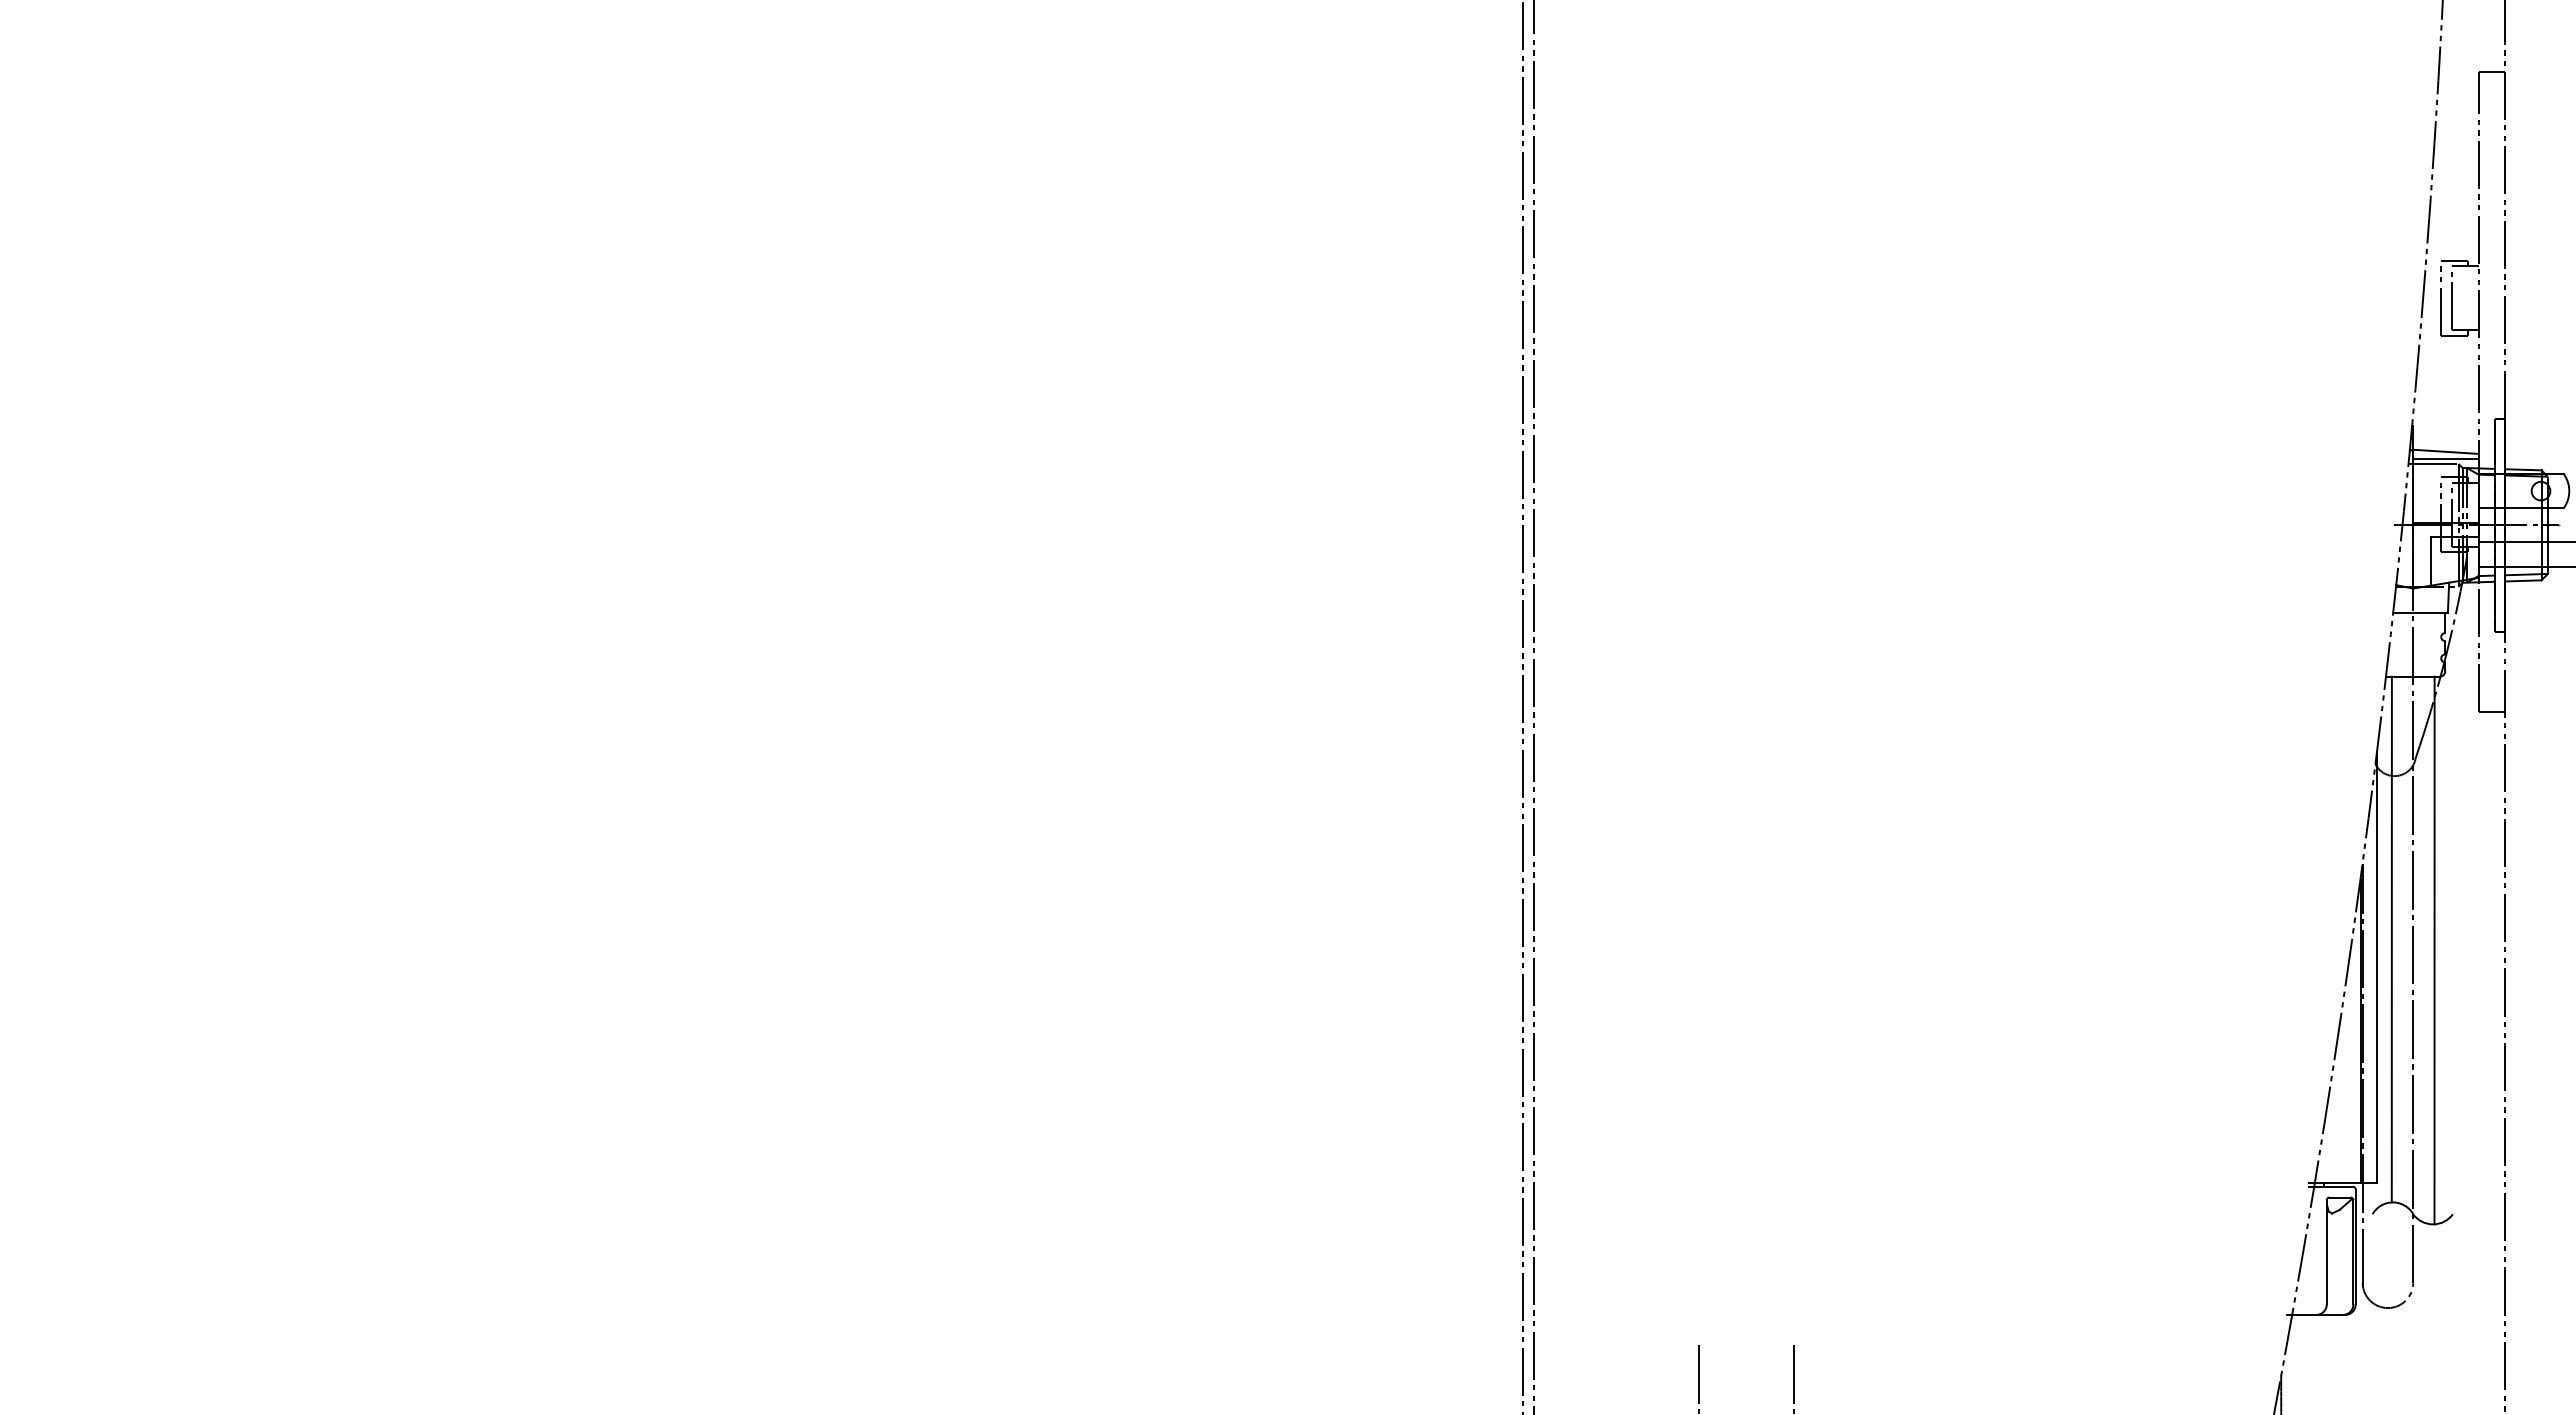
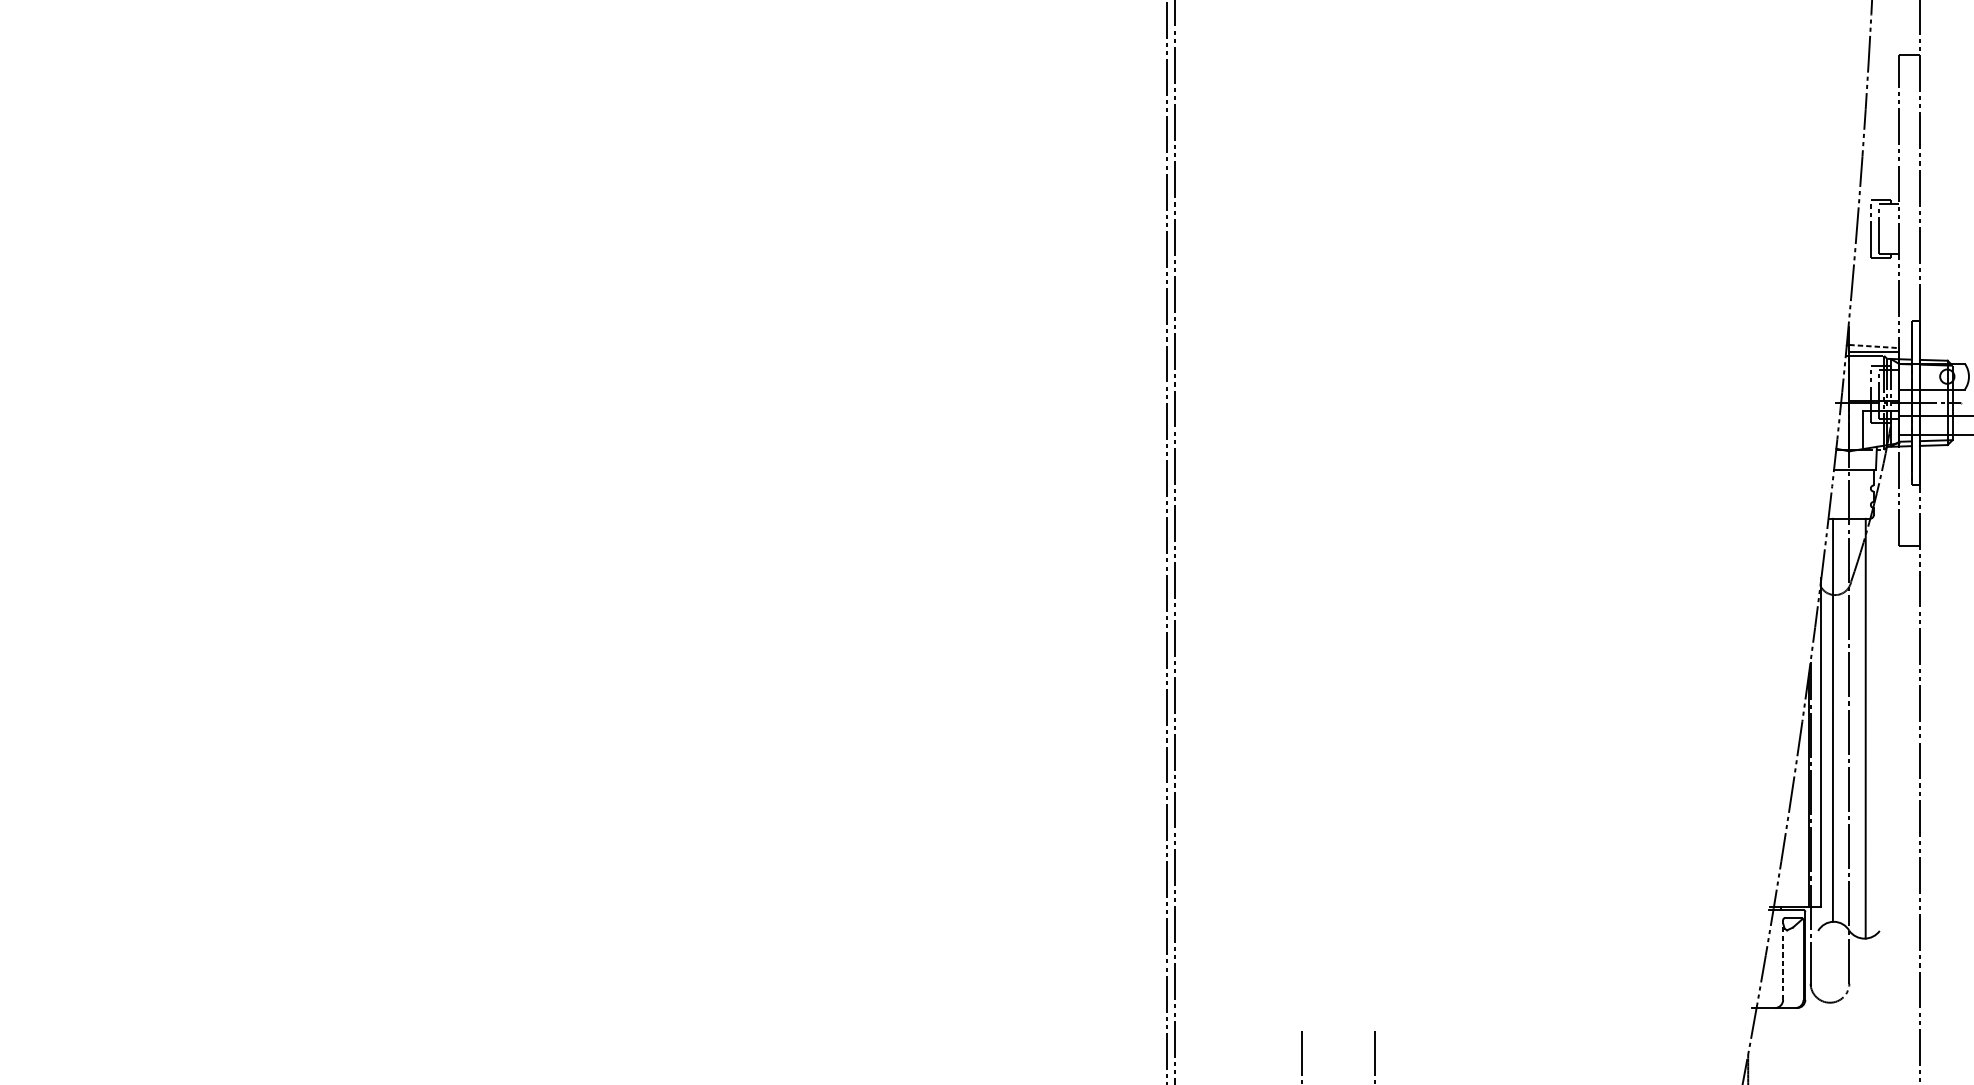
line: (2445, 451) -> (1874, 346), solid -> dashed
line: (2326, 1251) -> (1782, 959), solid -> dashed

